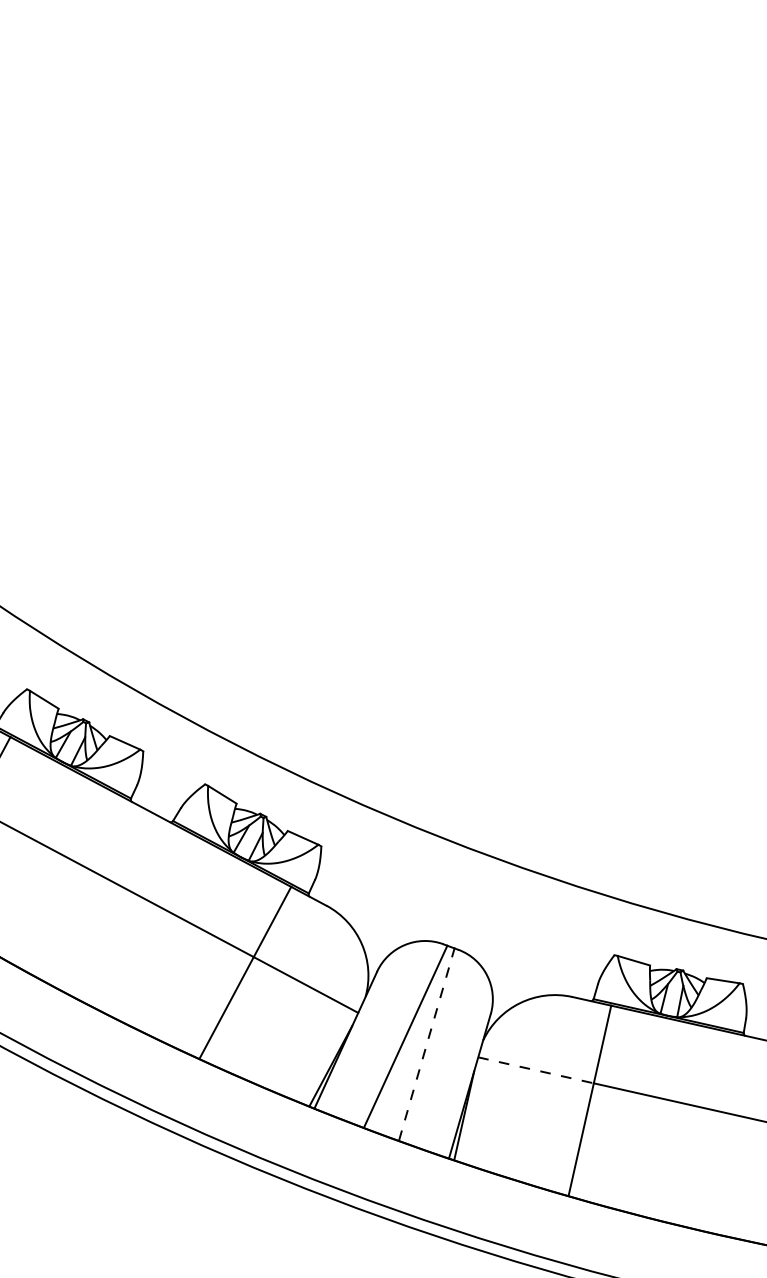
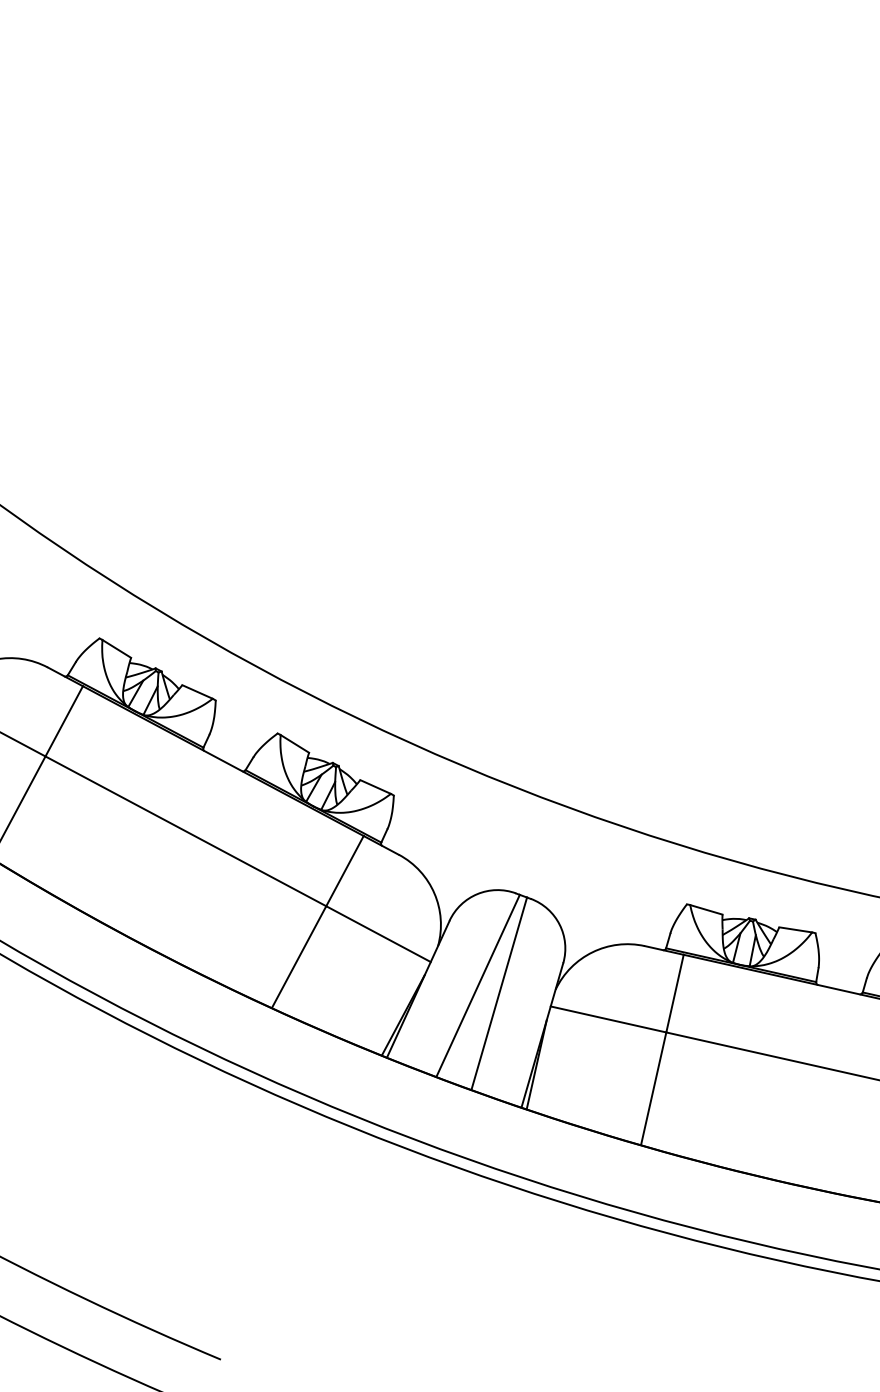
line: (427, 1044) -> (499, 993), dashed -> solid
line: (537, 1070) -> (609, 1019), dashed -> solid

